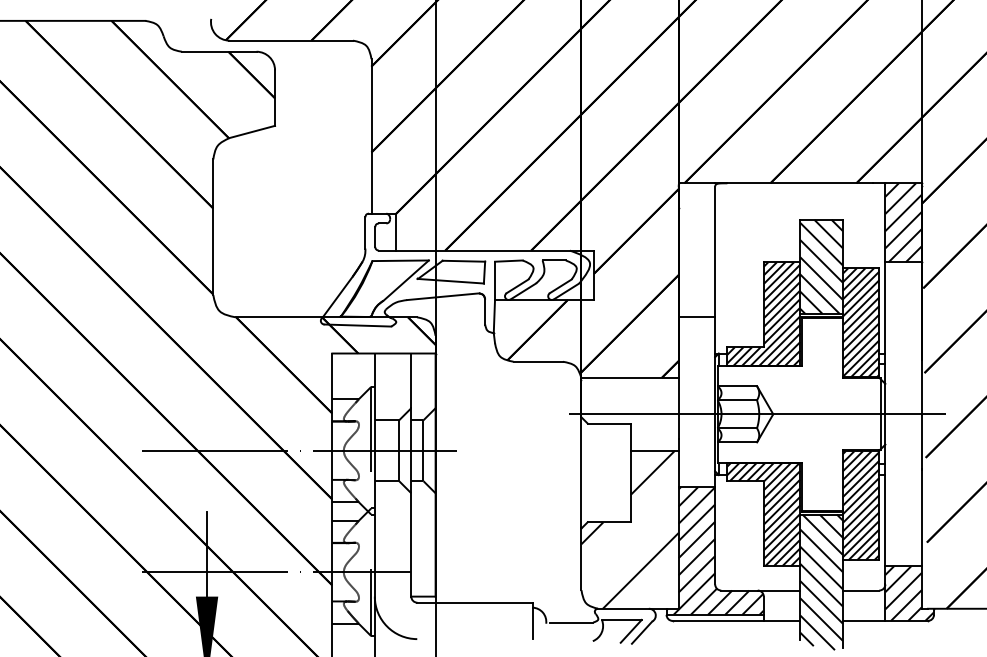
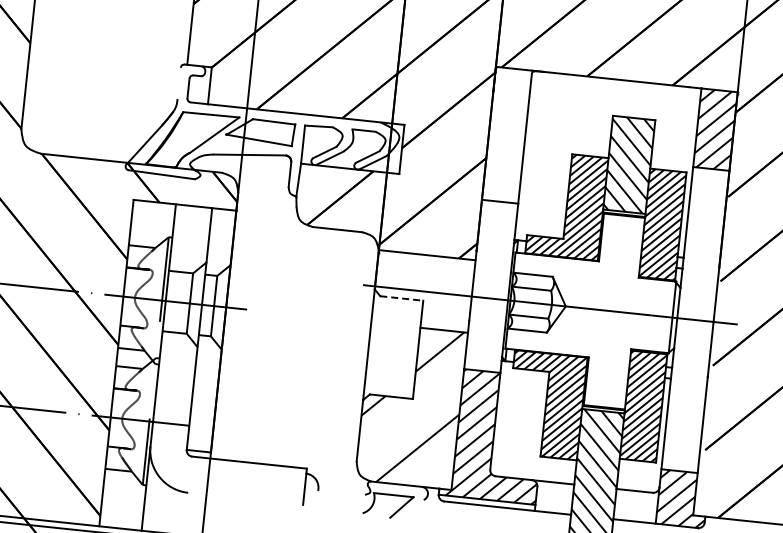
line: (365, 232) -> (179, 83), removed
line: (609, 423) -> (401, 298), solid -> dashed
line: (571, 622) -> (343, 492), removed
line: (641, 632) -> (411, 509), removed

